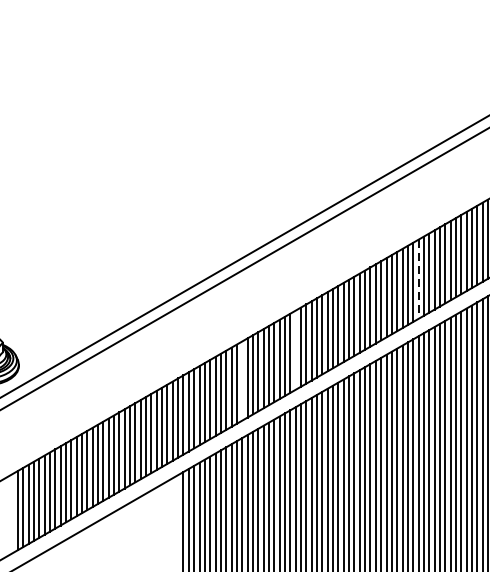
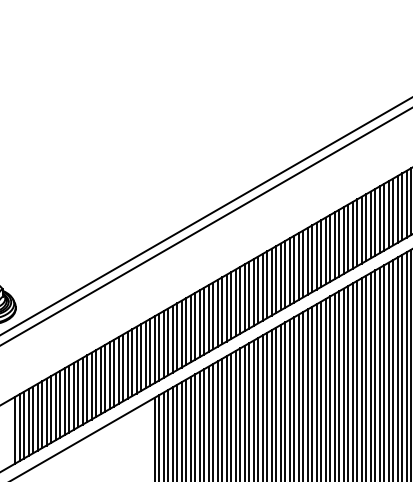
line: (418, 279) -> (352, 235), dashed -> solid
line: (296, 349) -> (249, 294), added
line: (242, 380) -> (204, 320), added

